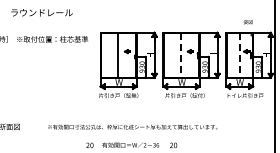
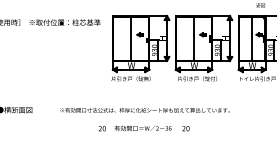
line: (181, 56) -> (193, 39), dashed -> solid
line: (239, 56) -> (251, 39), dashed -> solid

